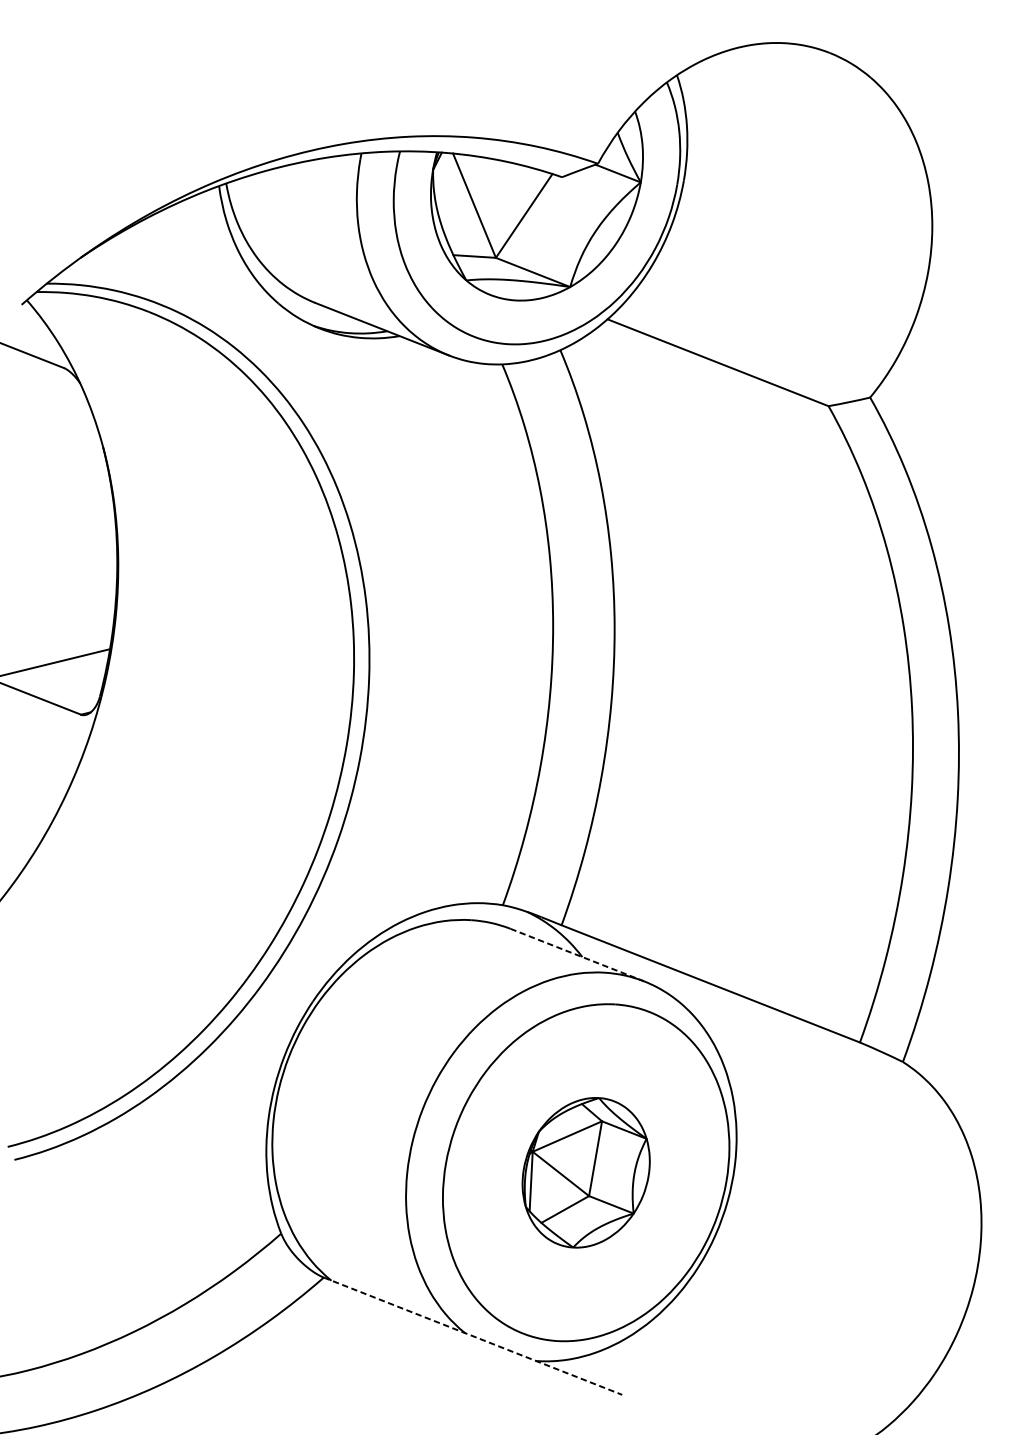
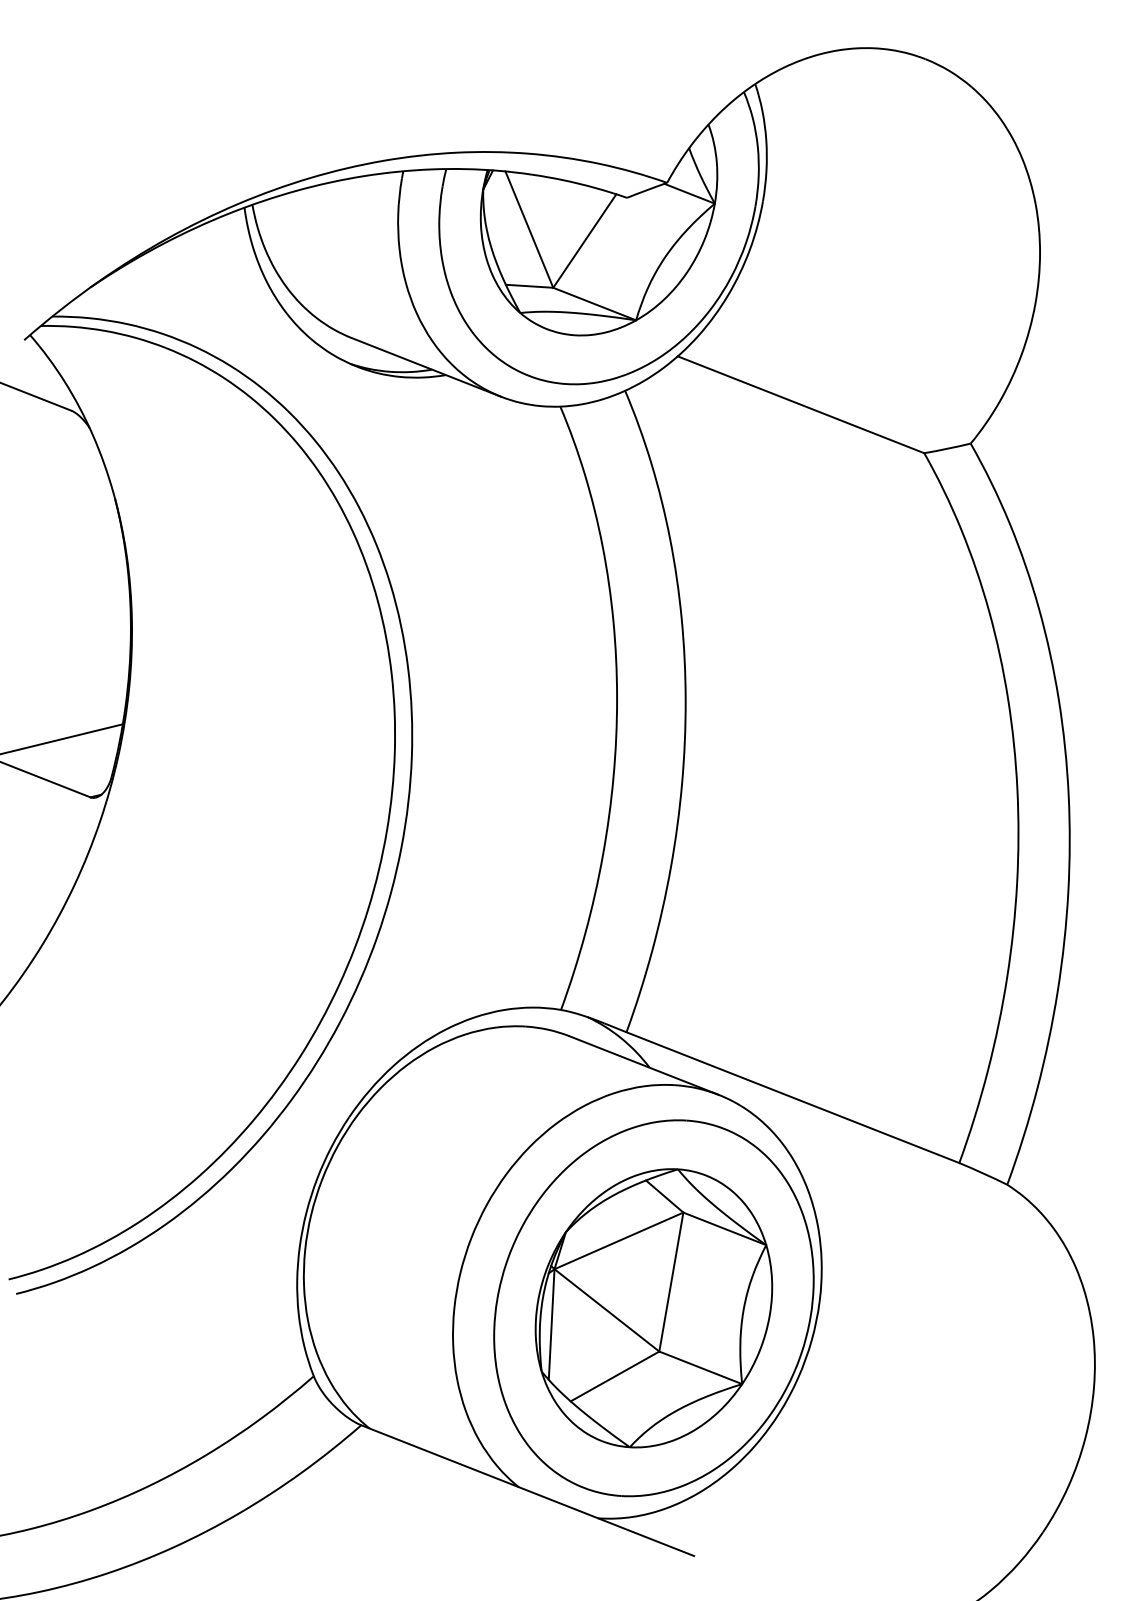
line: (577, 955) -> (644, 1065), dashed -> solid
part: (585, 1172) -> (653, 1308), size x1.67
line: (472, 1336) -> (527, 1490), dashed -> solid

